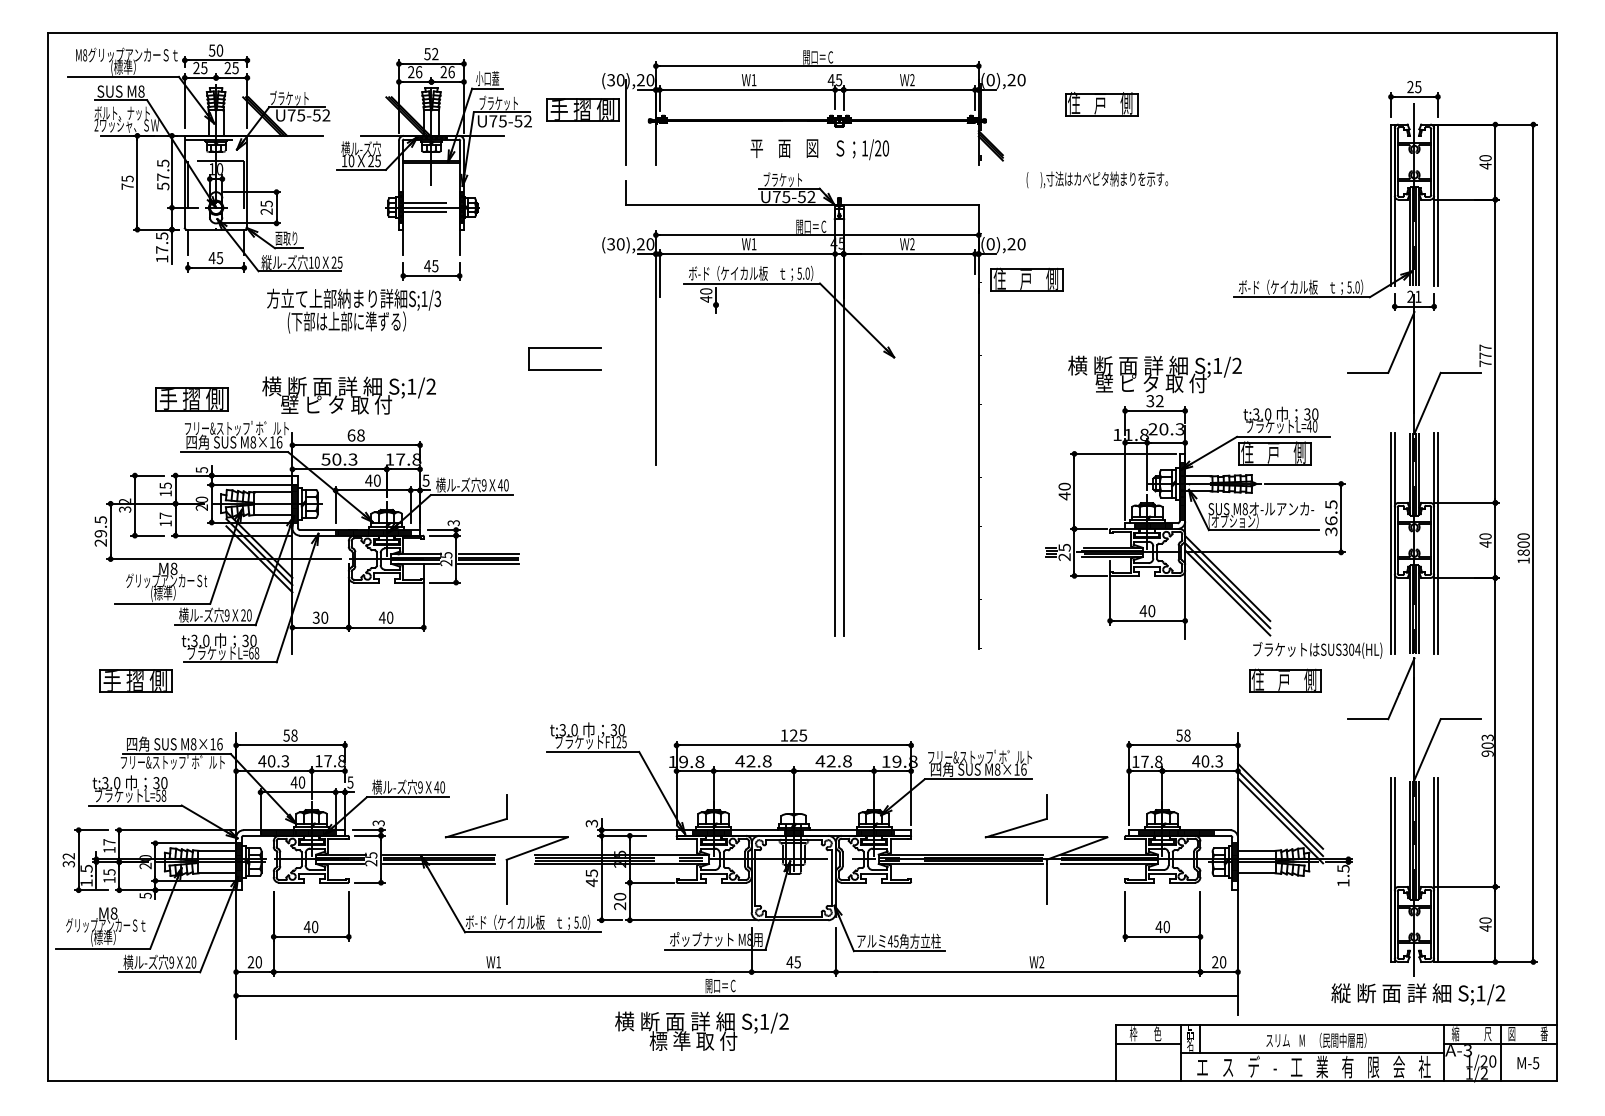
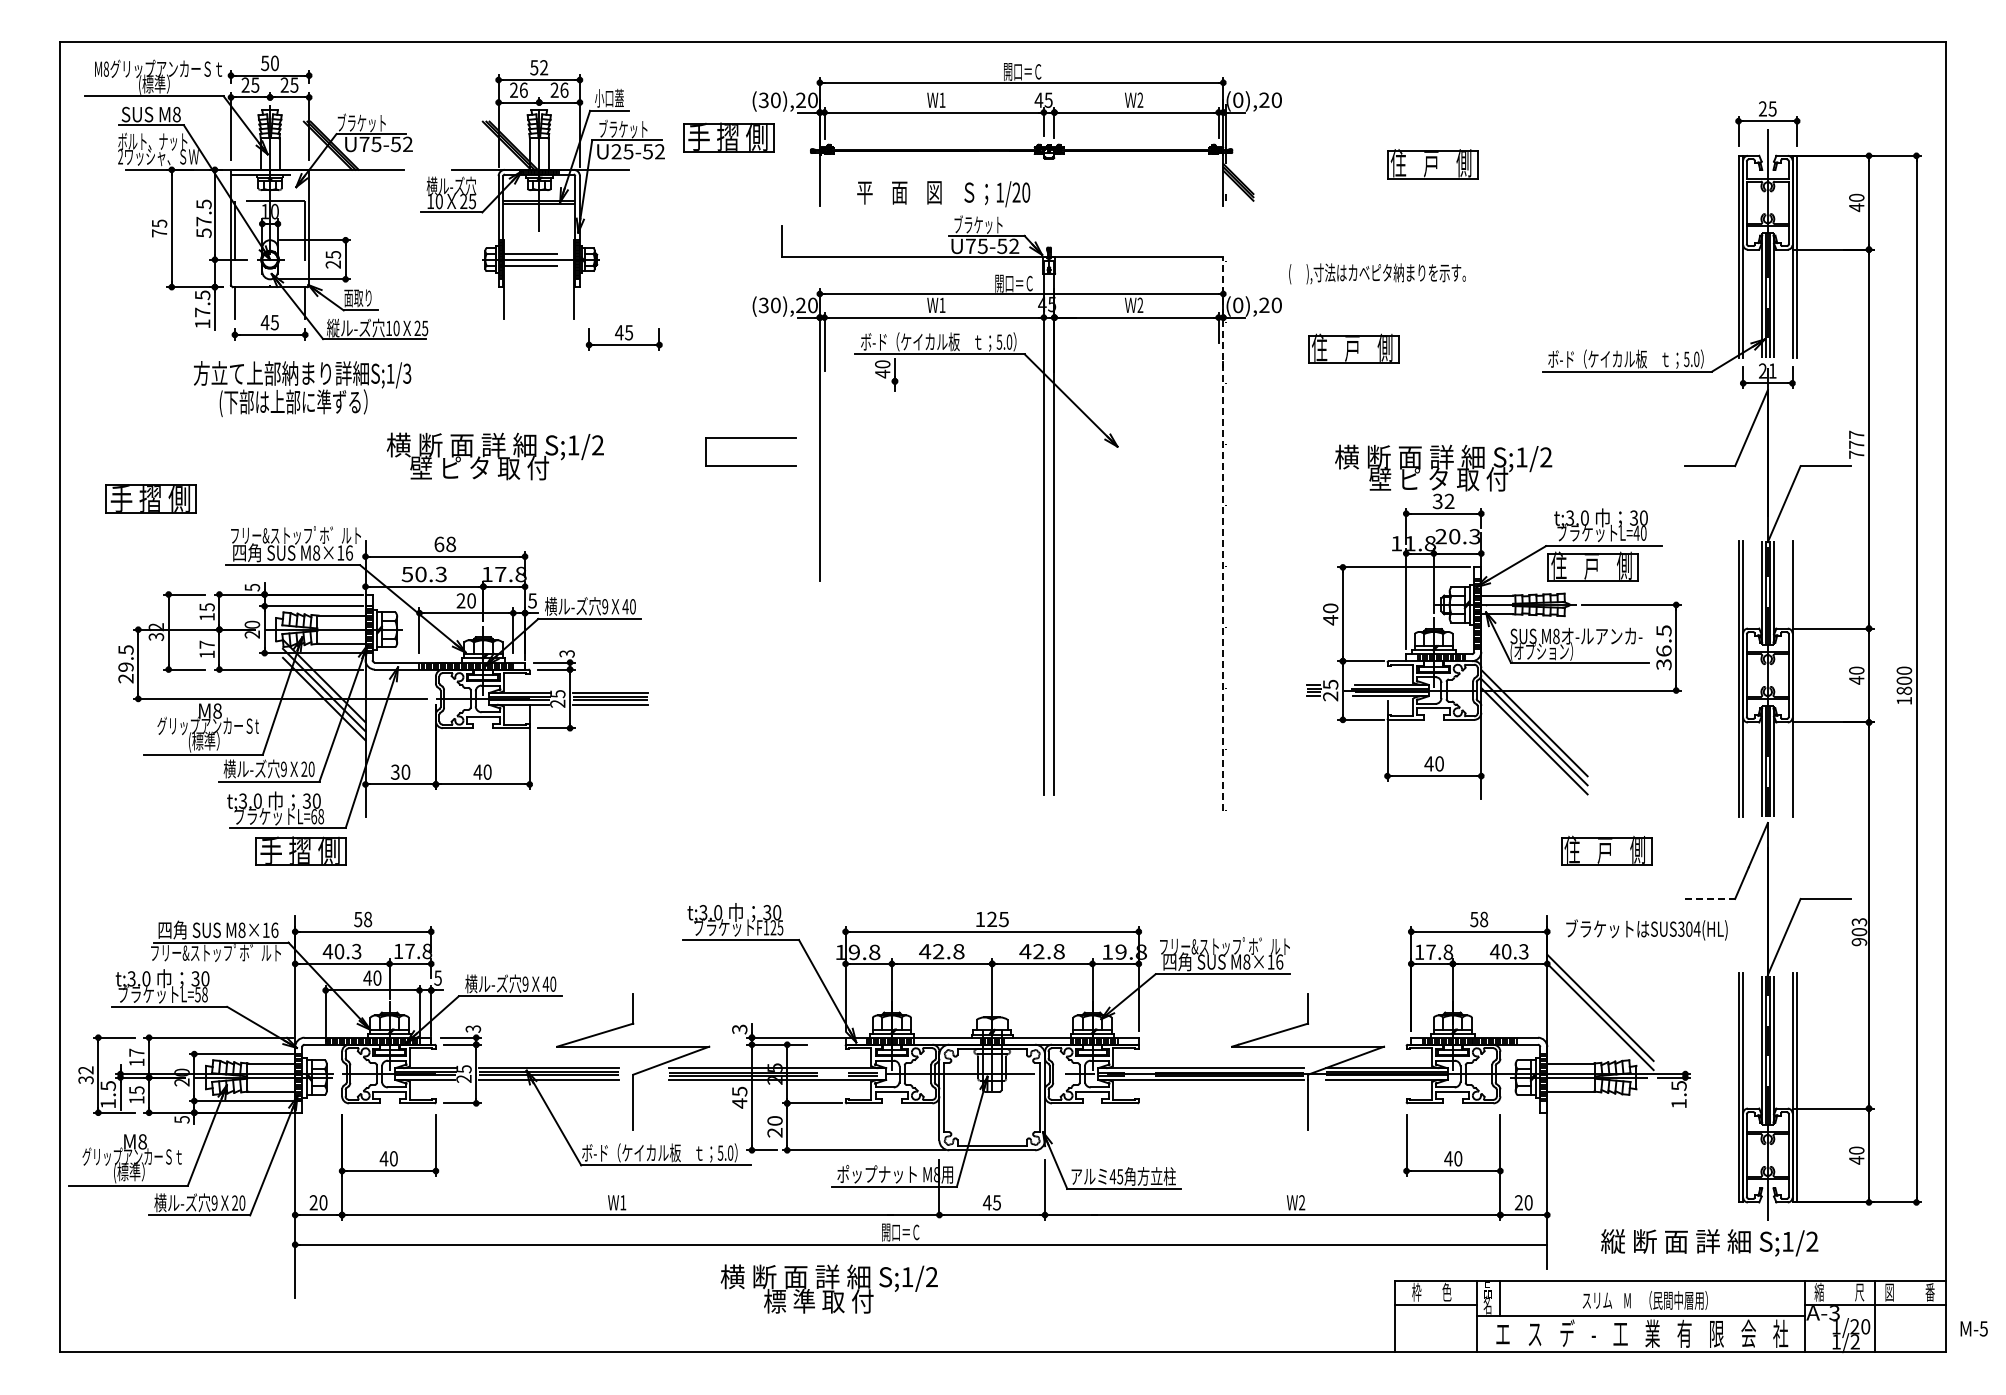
part: (1101, 104) -> (1432, 164), moved
text: (493, 121) -> (616, 151), U75-52 -> U25-52
line: (626, 121) -> (782, 152), removed
text: (819, 149) -> (943, 194), moved
text: (1097, 179) -> (1377, 273), moved
part: (430, 269) -> (623, 337), moved
part: (1026, 279) -> (1353, 348), moved
text: (354, 311) -> (302, 389), moved
part: (564, 348) -> (750, 438), moved
text: (348, 395) -> (494, 456), moved
part: (191, 398) -> (150, 498), moved
line: (978, 426) -> (1223, 533), solid -> dashed
text: (368, 480) -> (460, 600), 40 -> 20
line: (1438, 542) -> (1797, 678), removed
text: (1317, 650) -> (1646, 929), moved
part: (135, 680) -> (300, 850), moved
line: (1368, 718) -> (1710, 898), solid -> dashed
line: (1280, 820) -> (1600, 1025), removed
text: (1418, 994) -> (1709, 1242), moved
text: (701, 1030) -> (828, 1288), moved
text: (1527, 1062) -> (1973, 1328), moved

